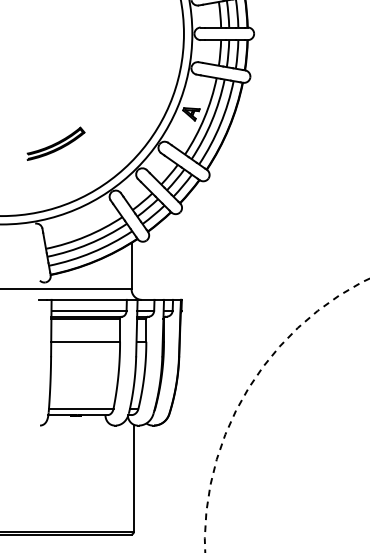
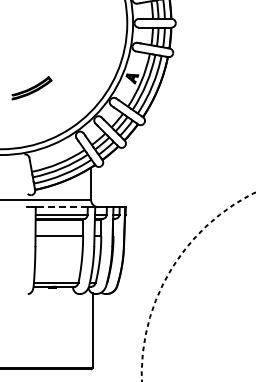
part: (55, 144) -> (31, 88), moved
line: (88, 300) -> (61, 207), solid -> dashed

